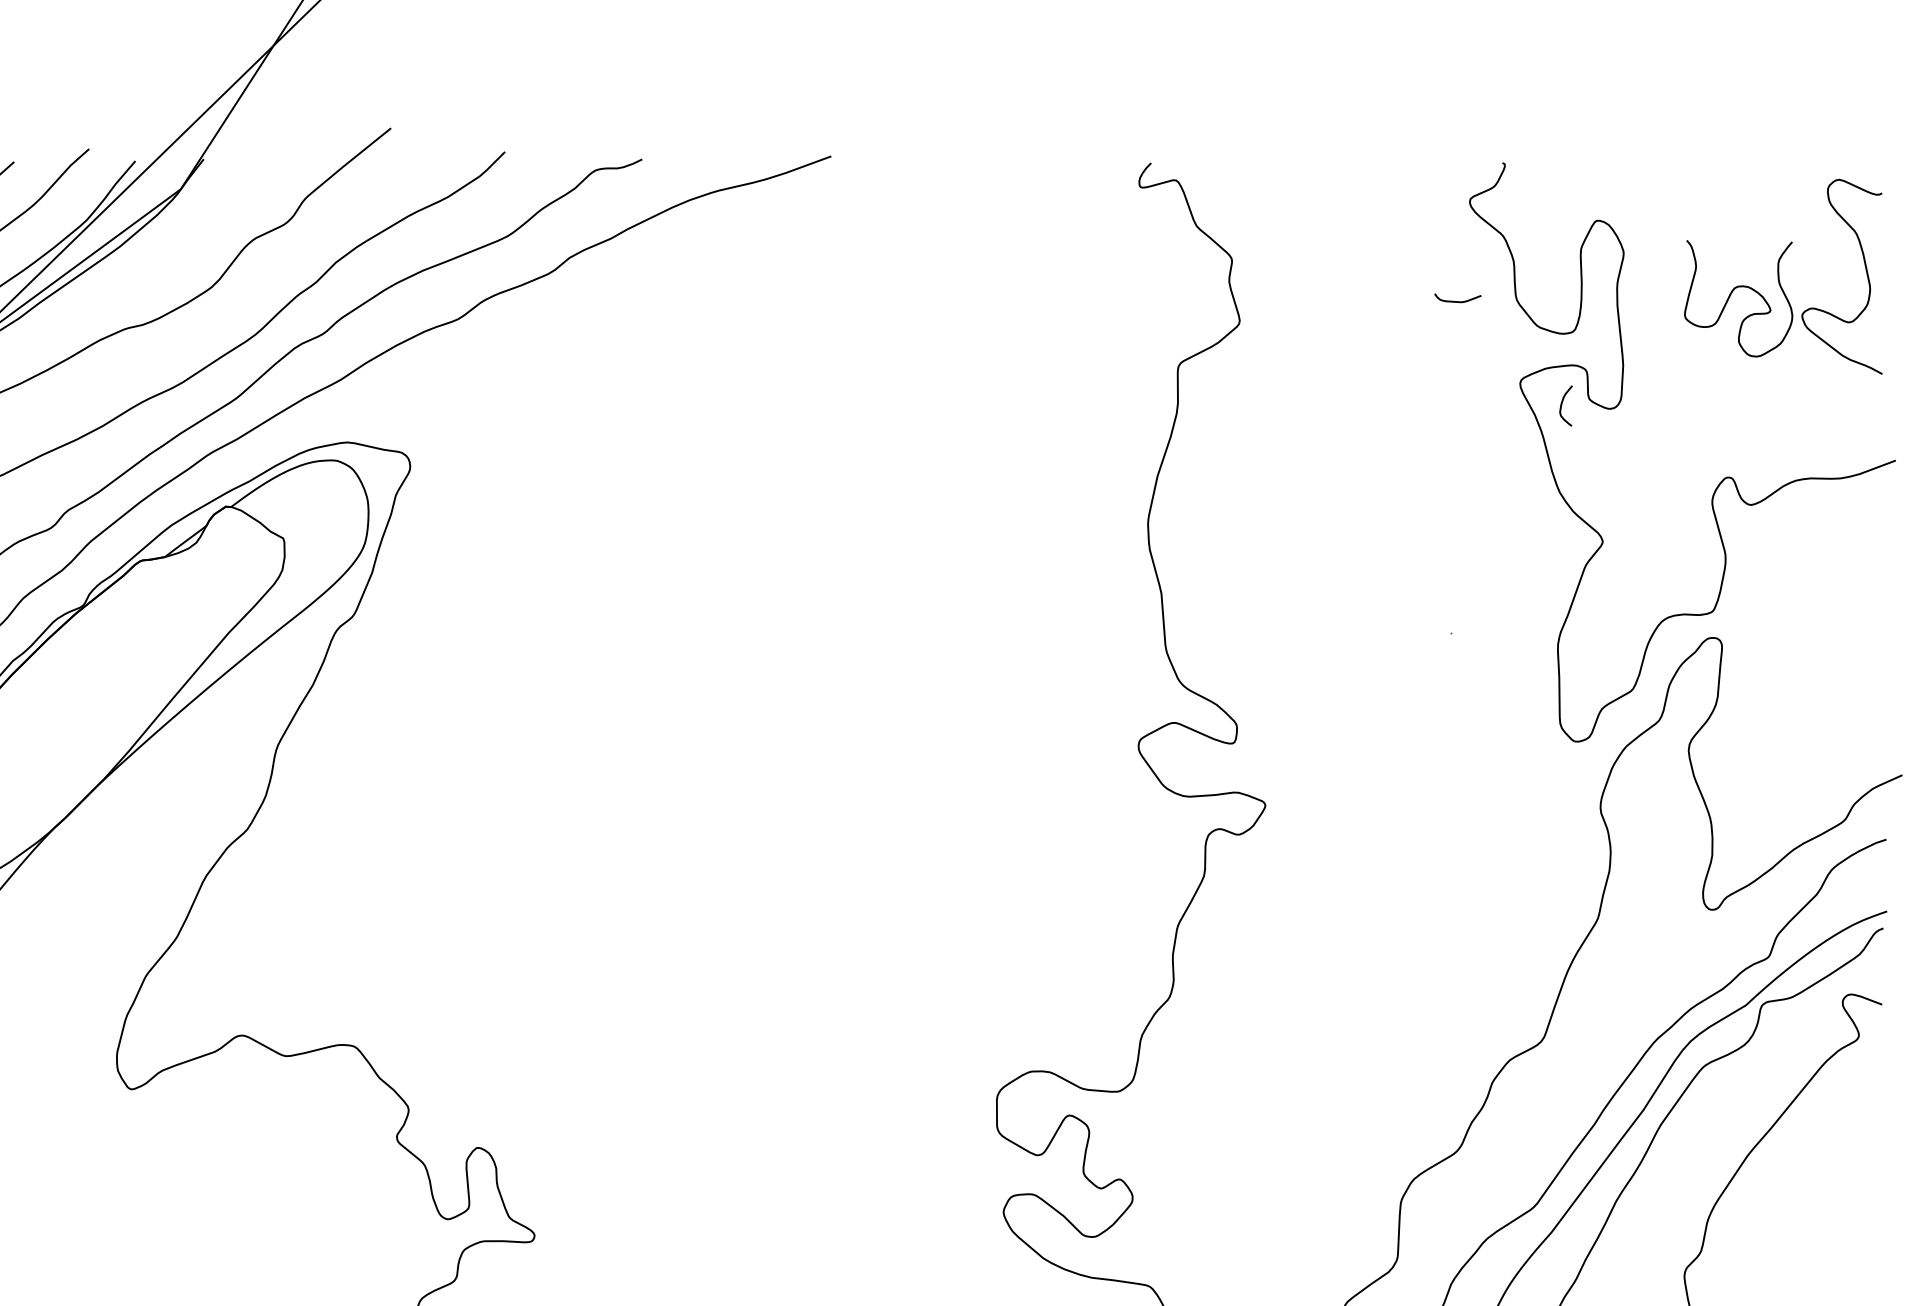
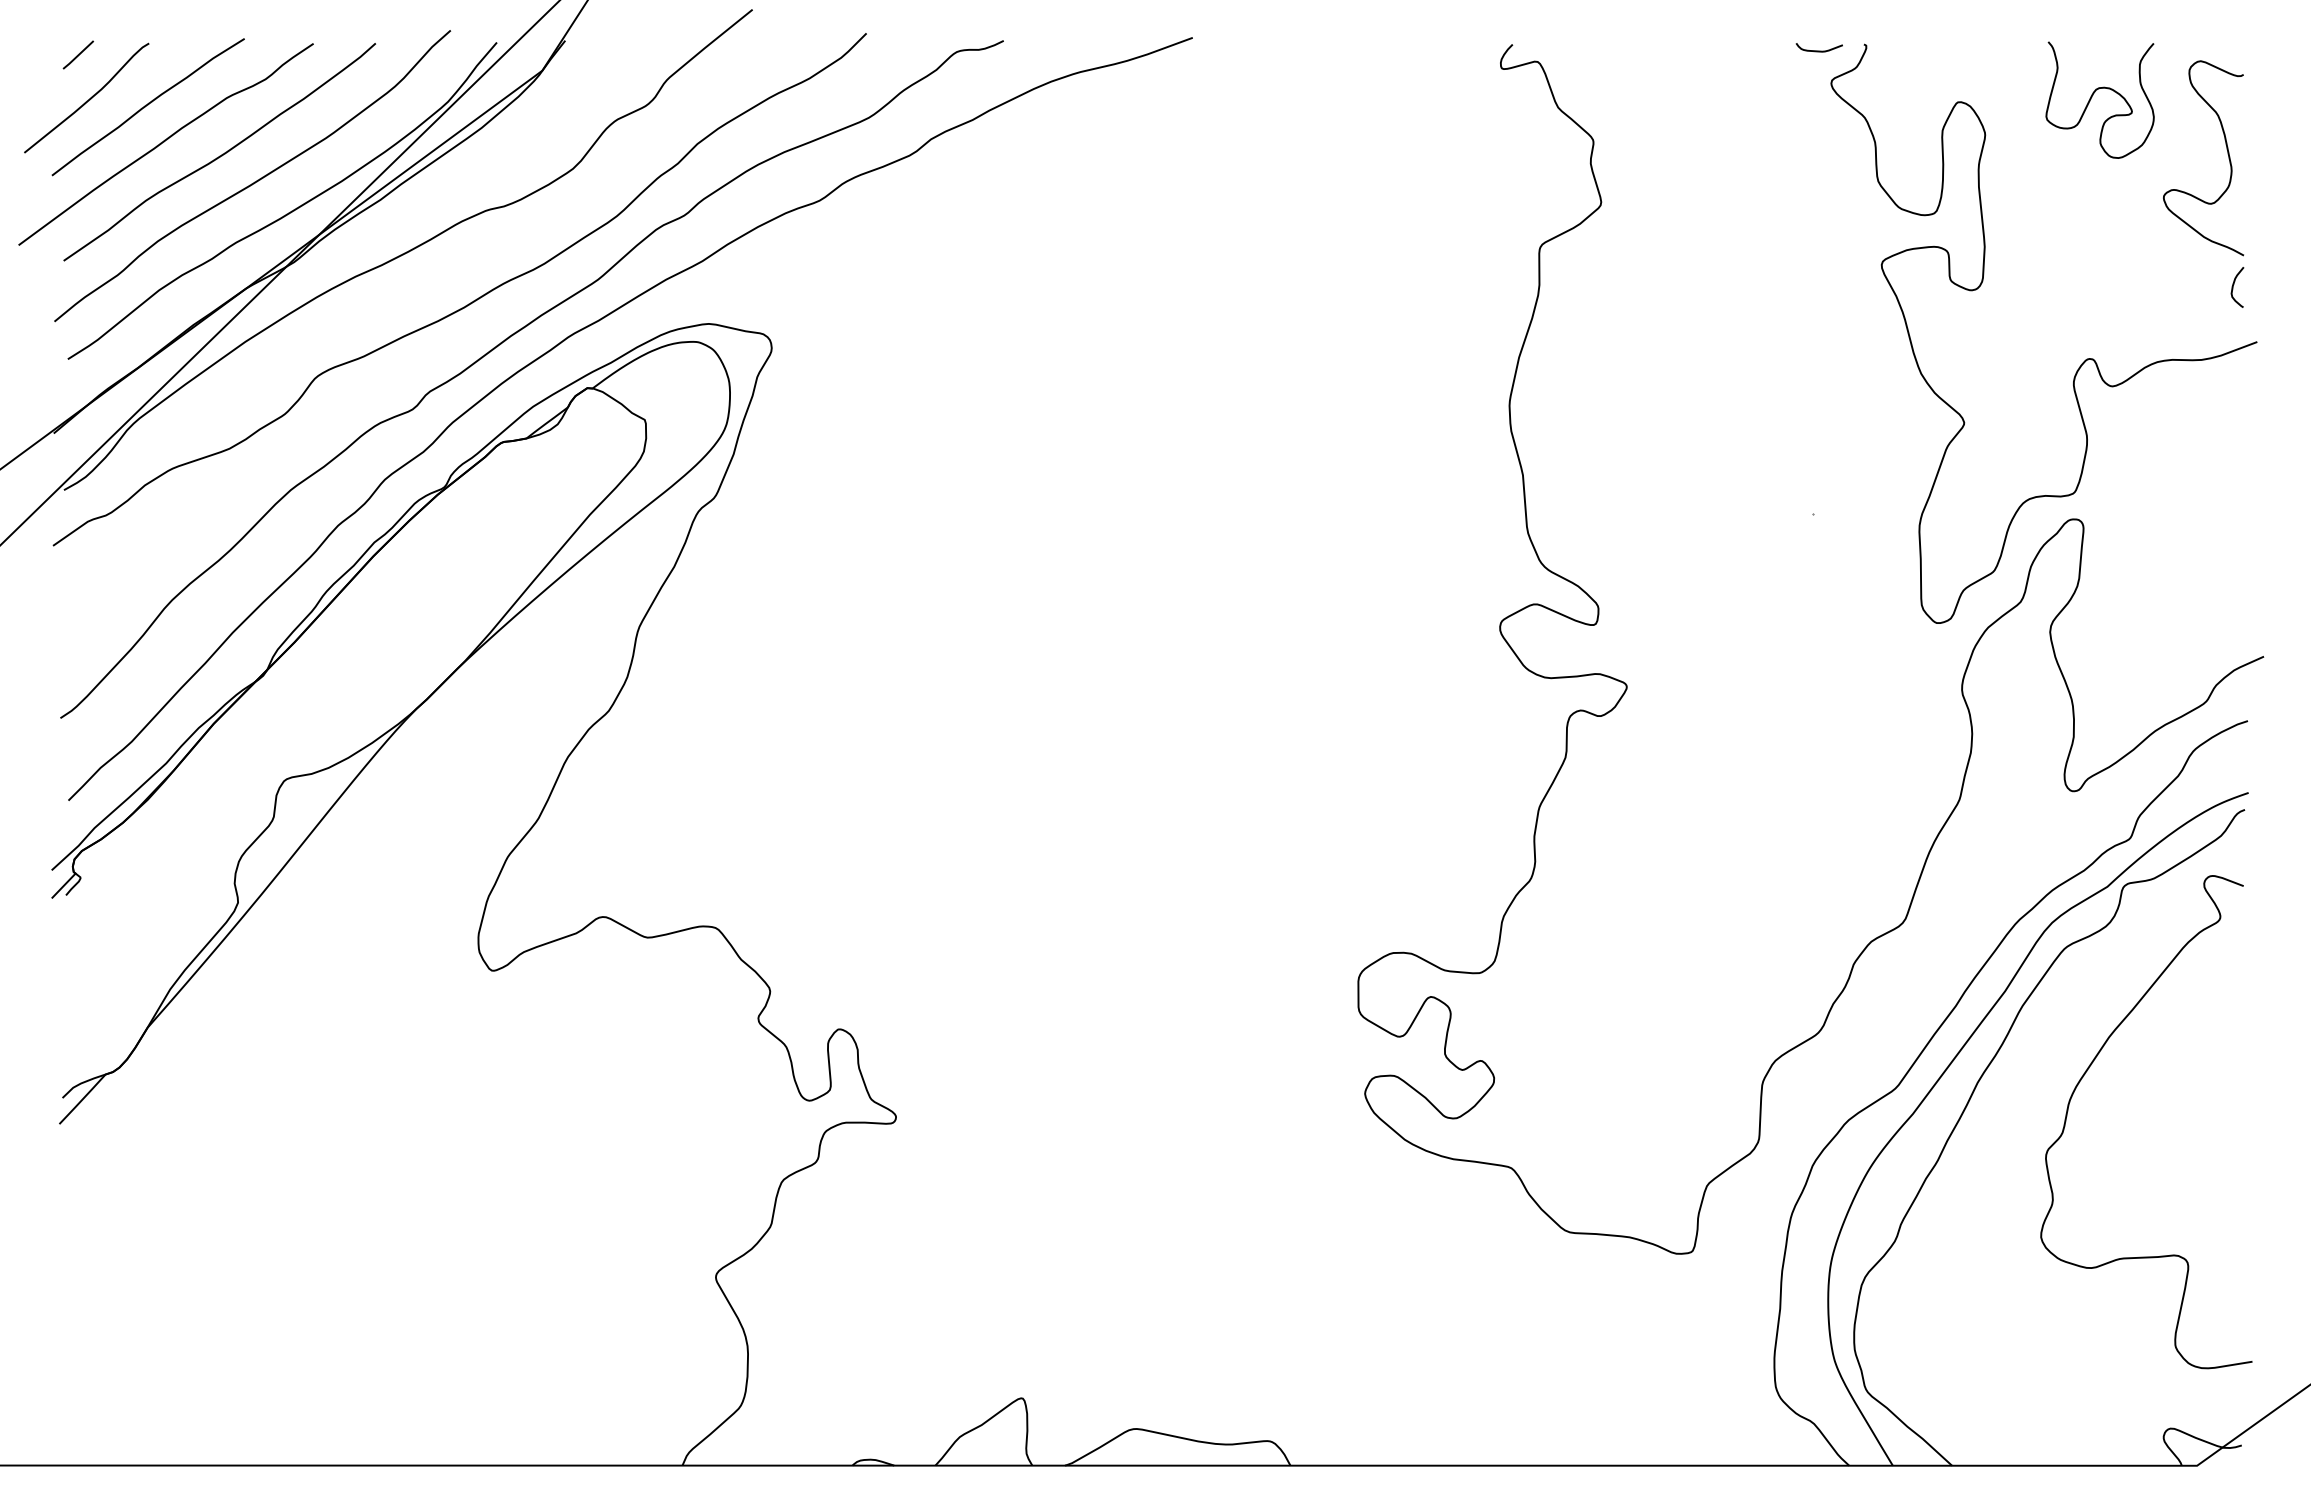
curve: (1732, 294) -> (2093, 95), moved
curve: (1457, 301) -> (1818, 50), moved
curve: (1562, 406) -> (2233, 287), moved

